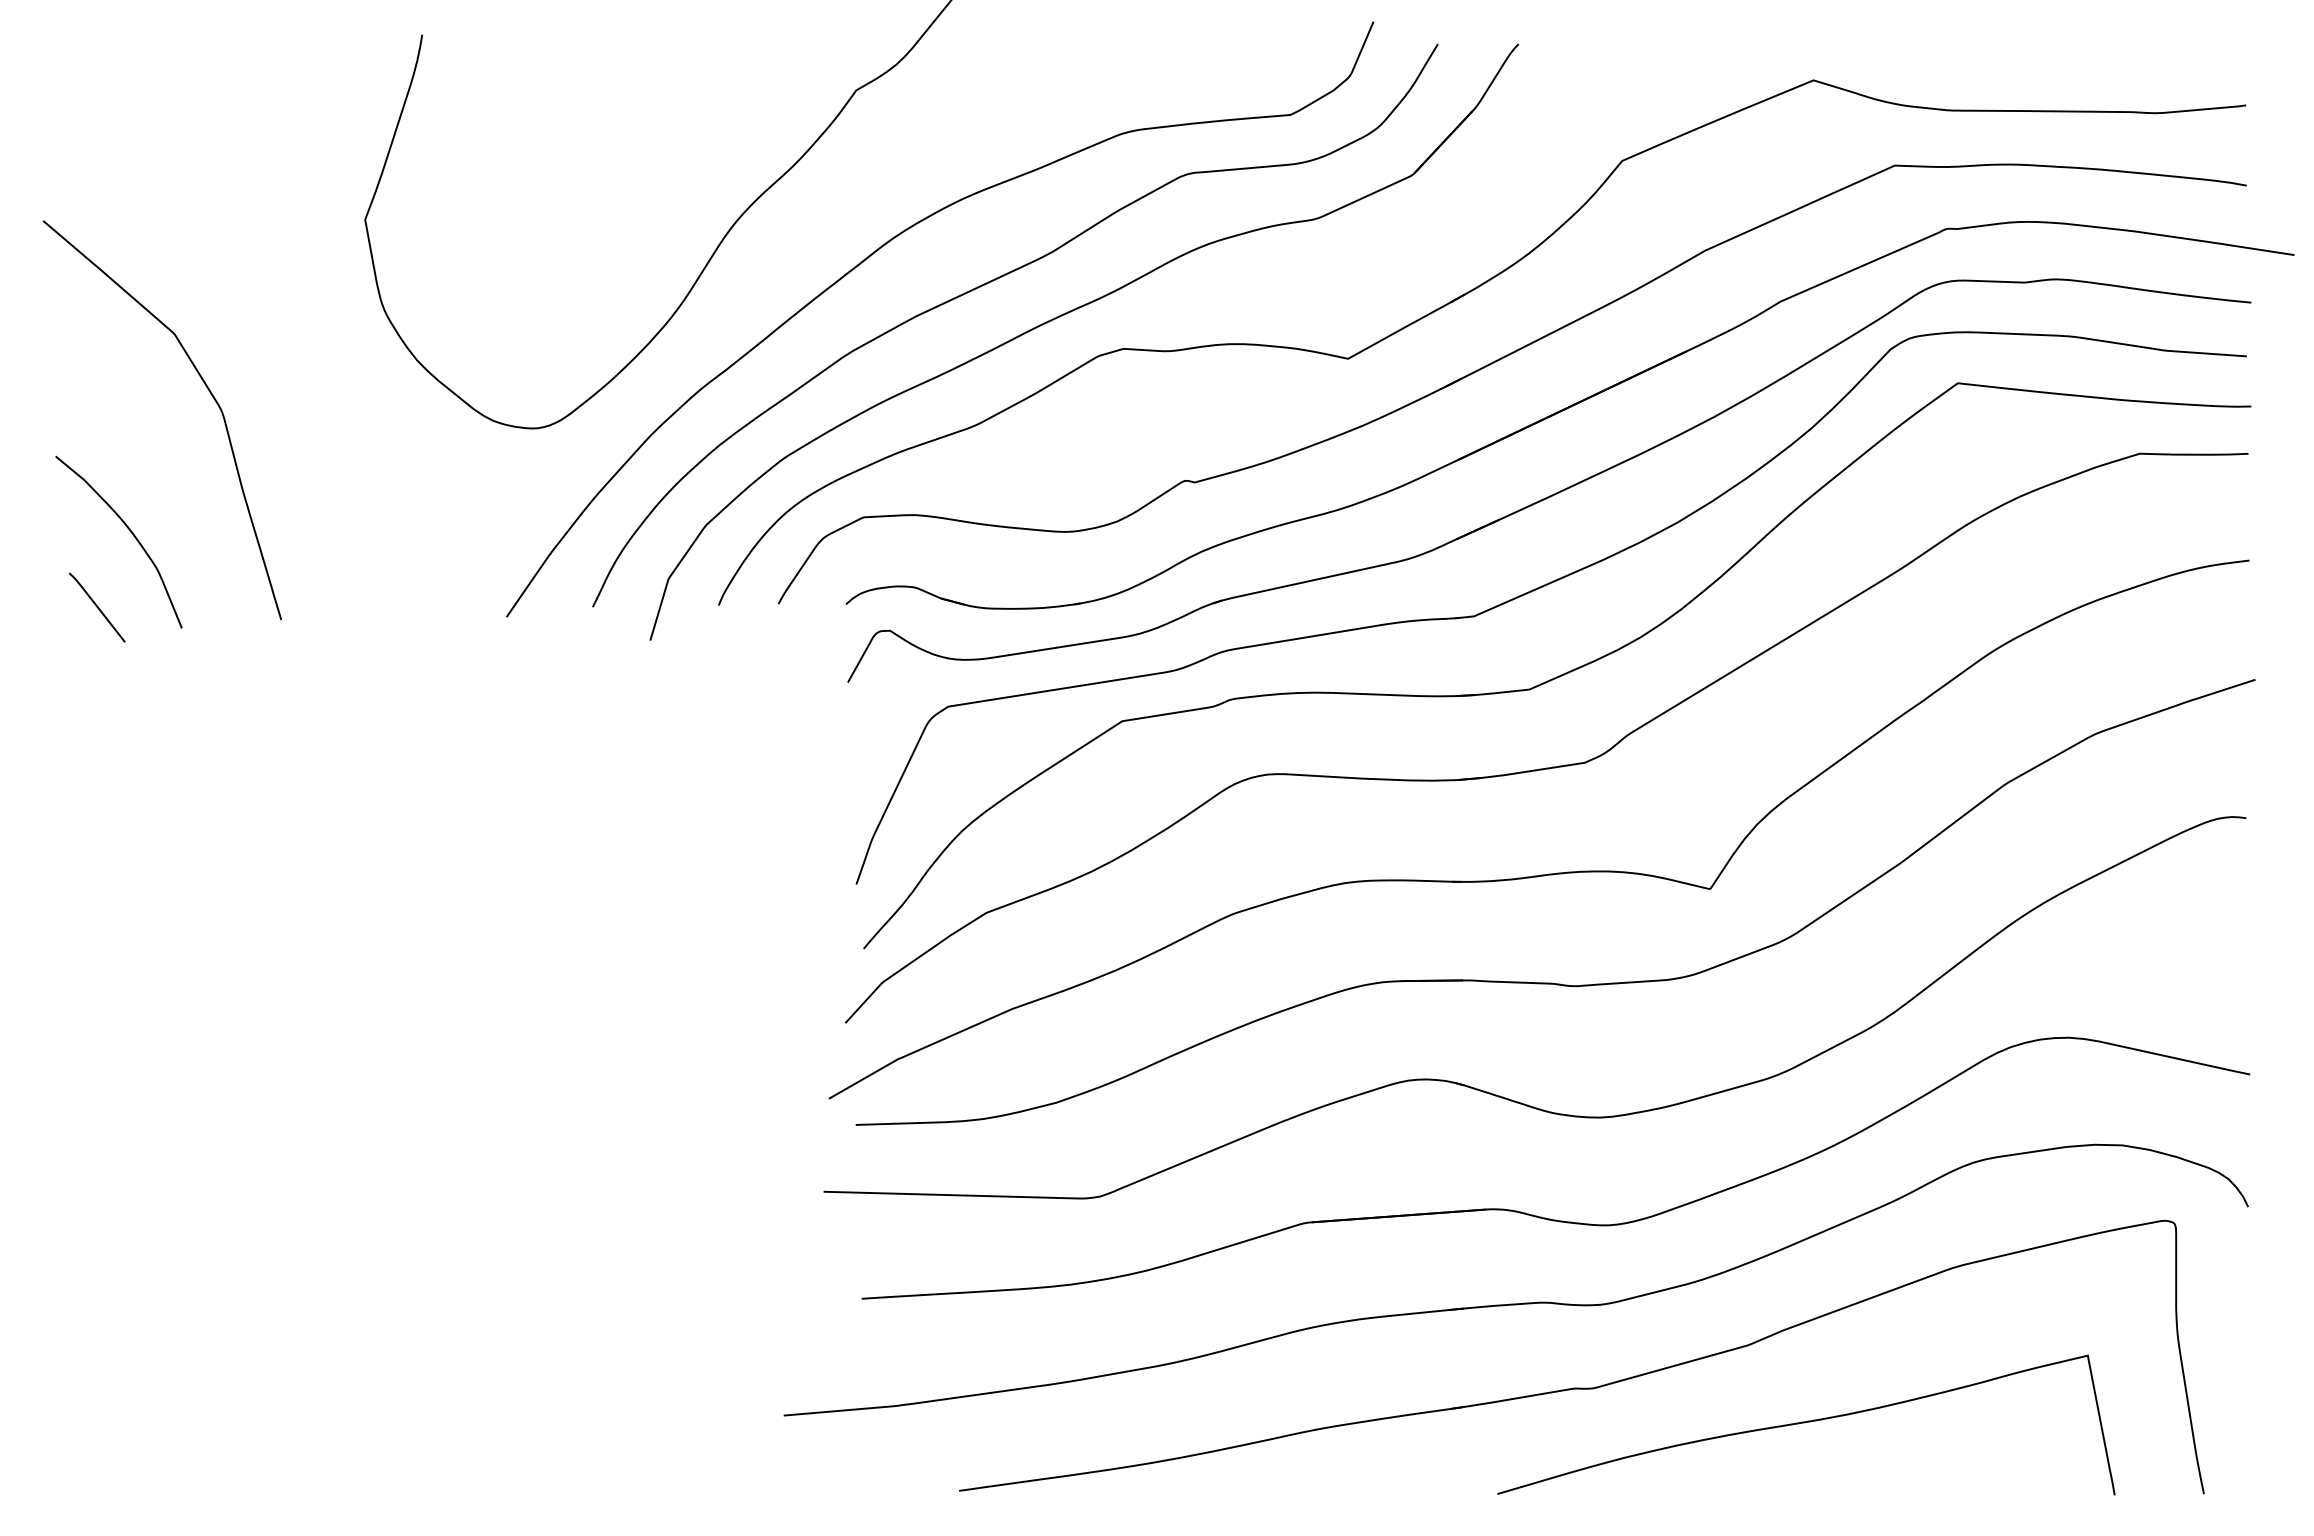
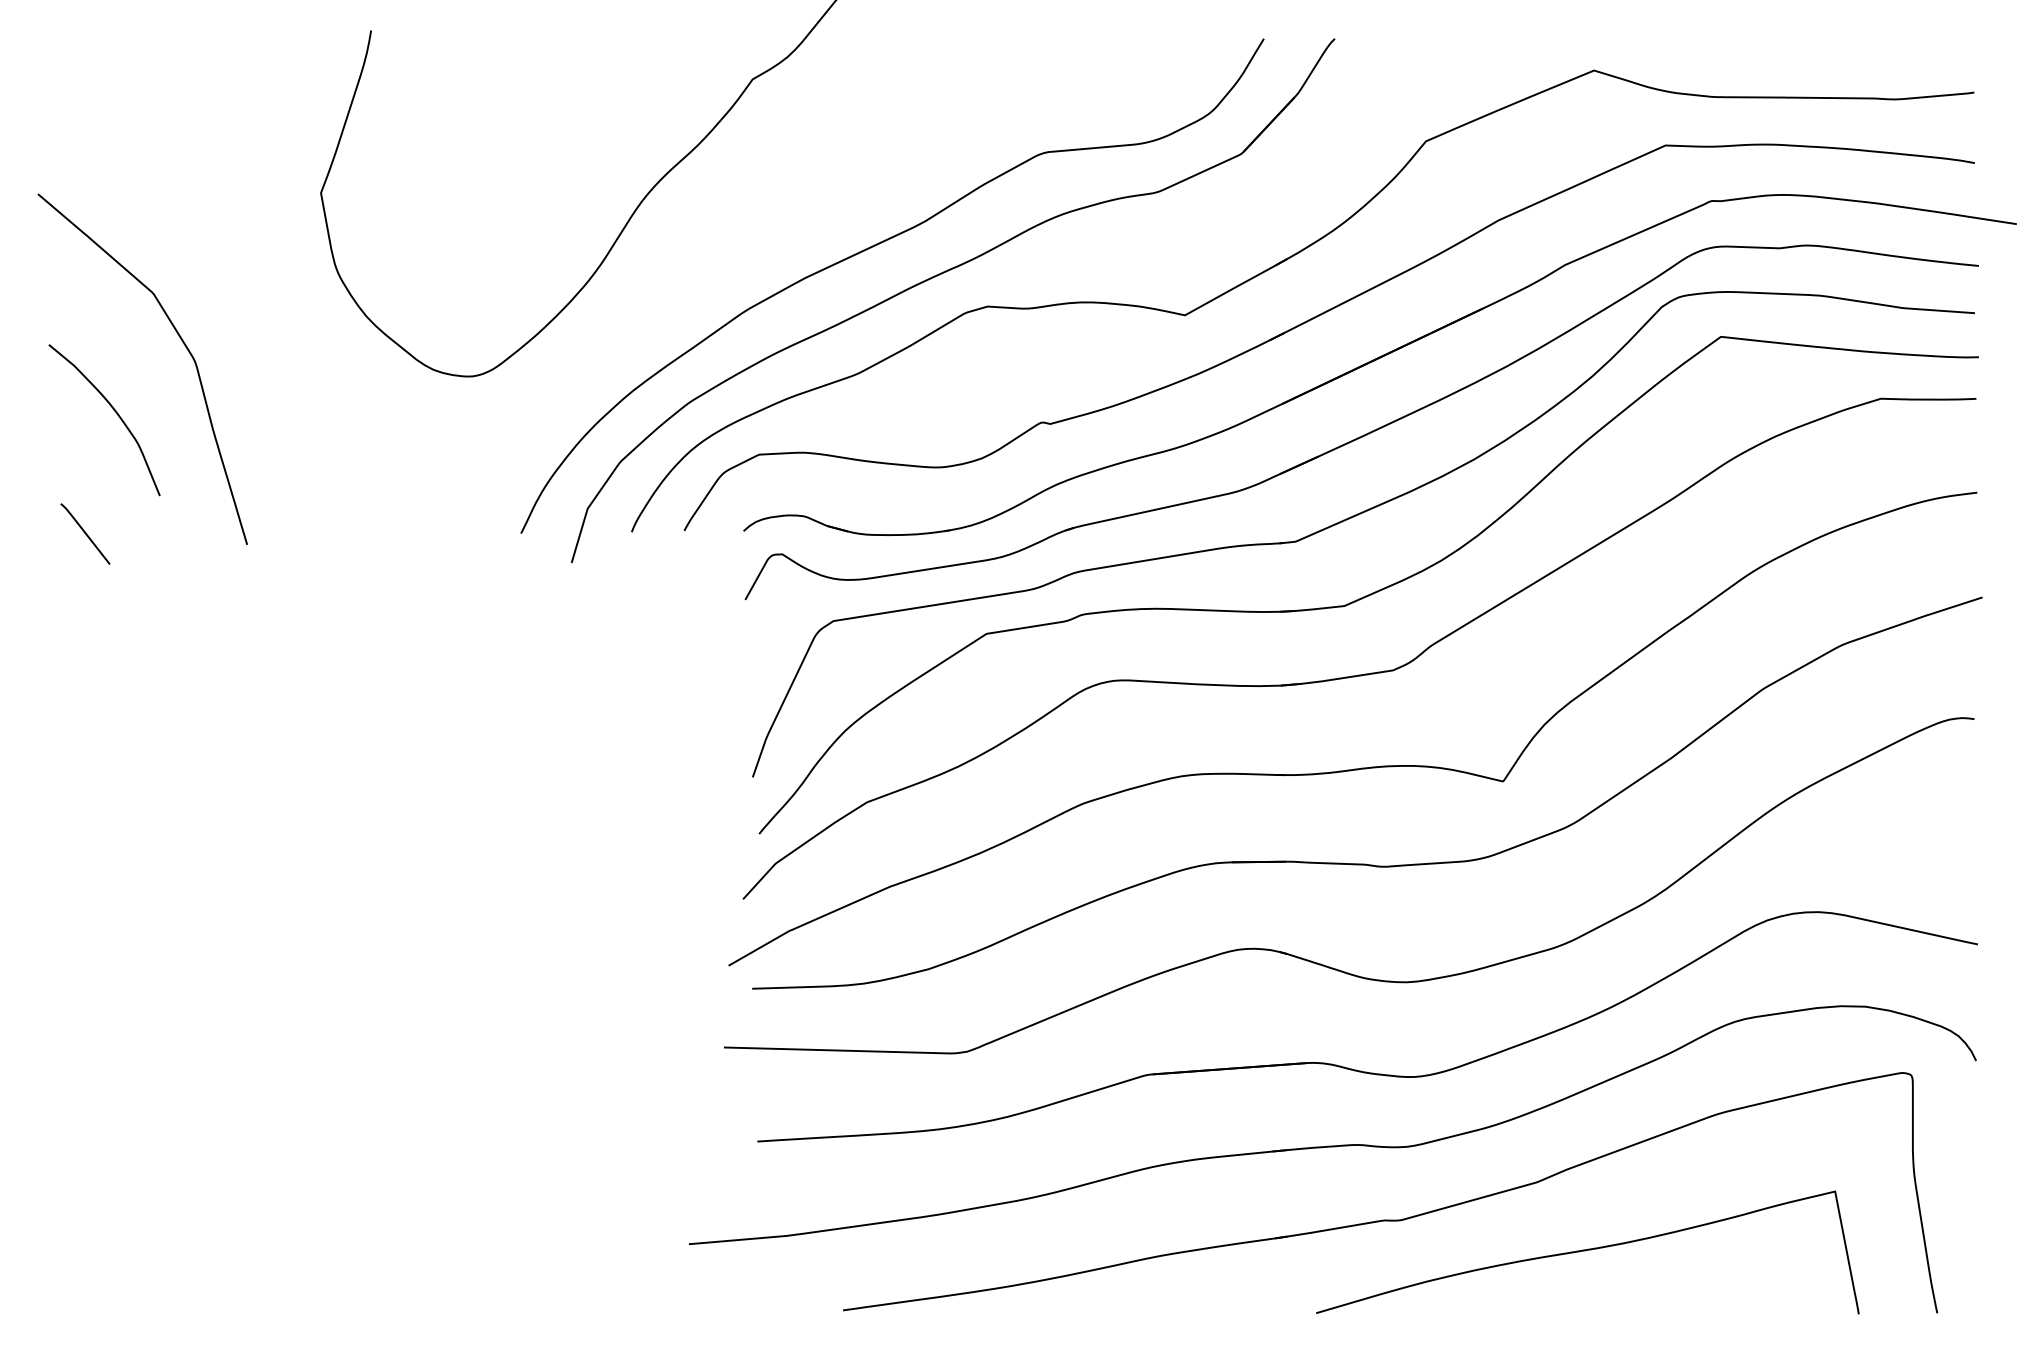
curve: (885, 245) -> (778, 215), removed
curve: (129, 531) -> (113, 410), moved

